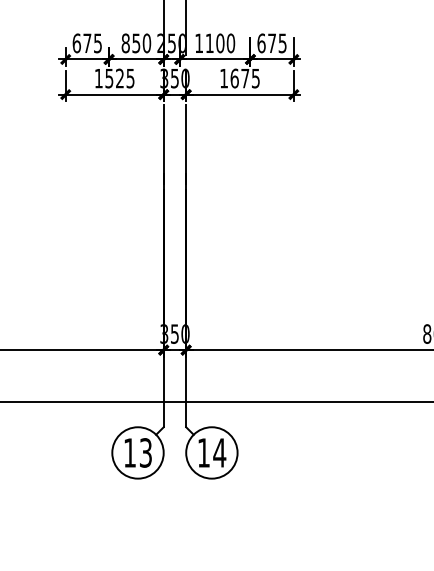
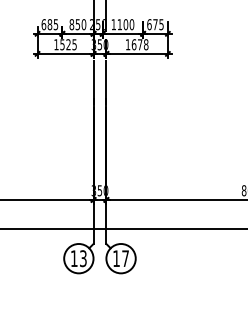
text: (86, 43) -> (49, 24), 675 -> 685
text: (256, 78) -> (146, 44), 1675 -> 1678
text: (219, 452) -> (125, 258), 14 -> 17

